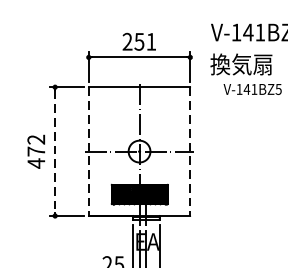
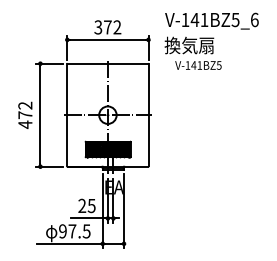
text: (139, 41) -> (107, 27), 251 -> 372
line: (55, 151) -> (40, 115), dashed -> solid
line: (89, 151) -> (67, 115), dashed -> solid
line: (190, 151) -> (148, 115), dashed -> solid

